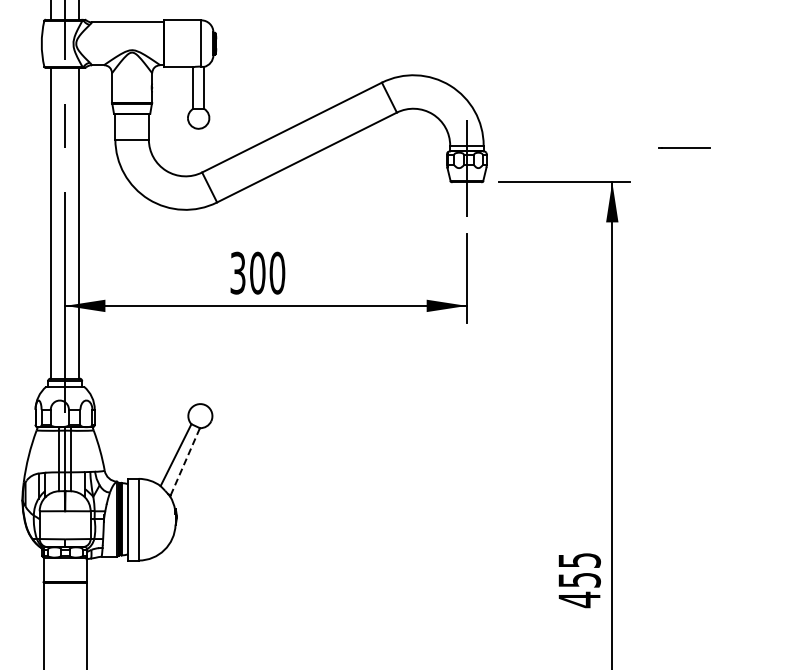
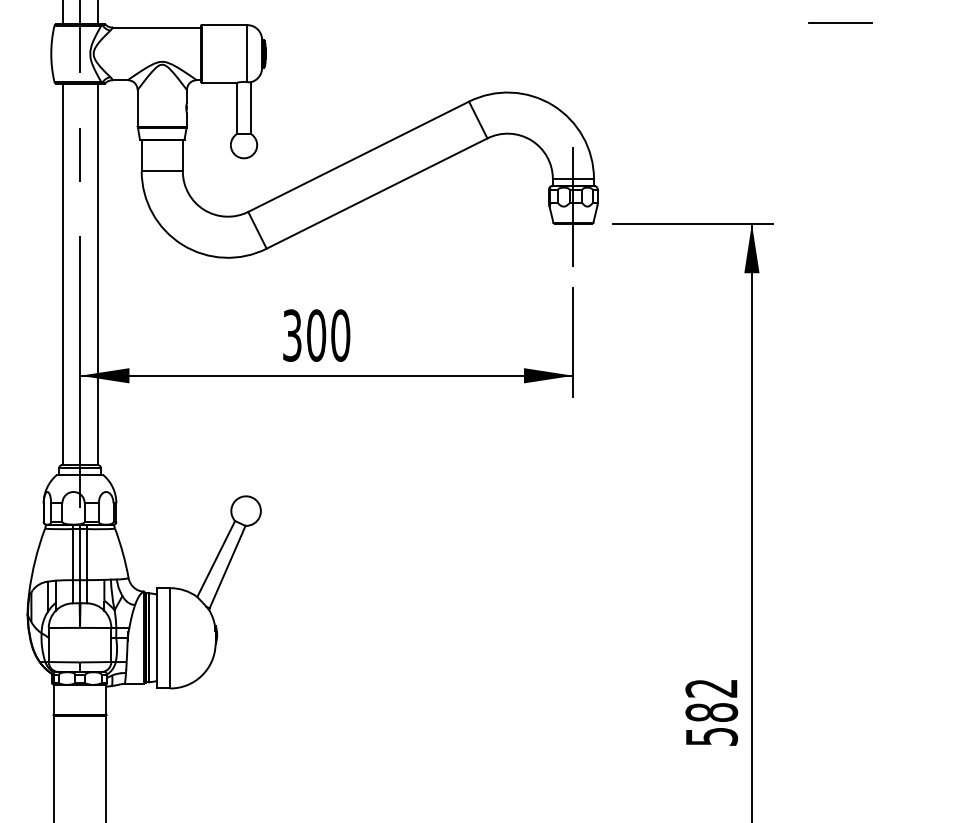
line: (684, 147) -> (840, 22), moved
line: (185, 461) -> (227, 566), dashed -> solid
text: (579, 580) -> (711, 712), 455 -> 582

